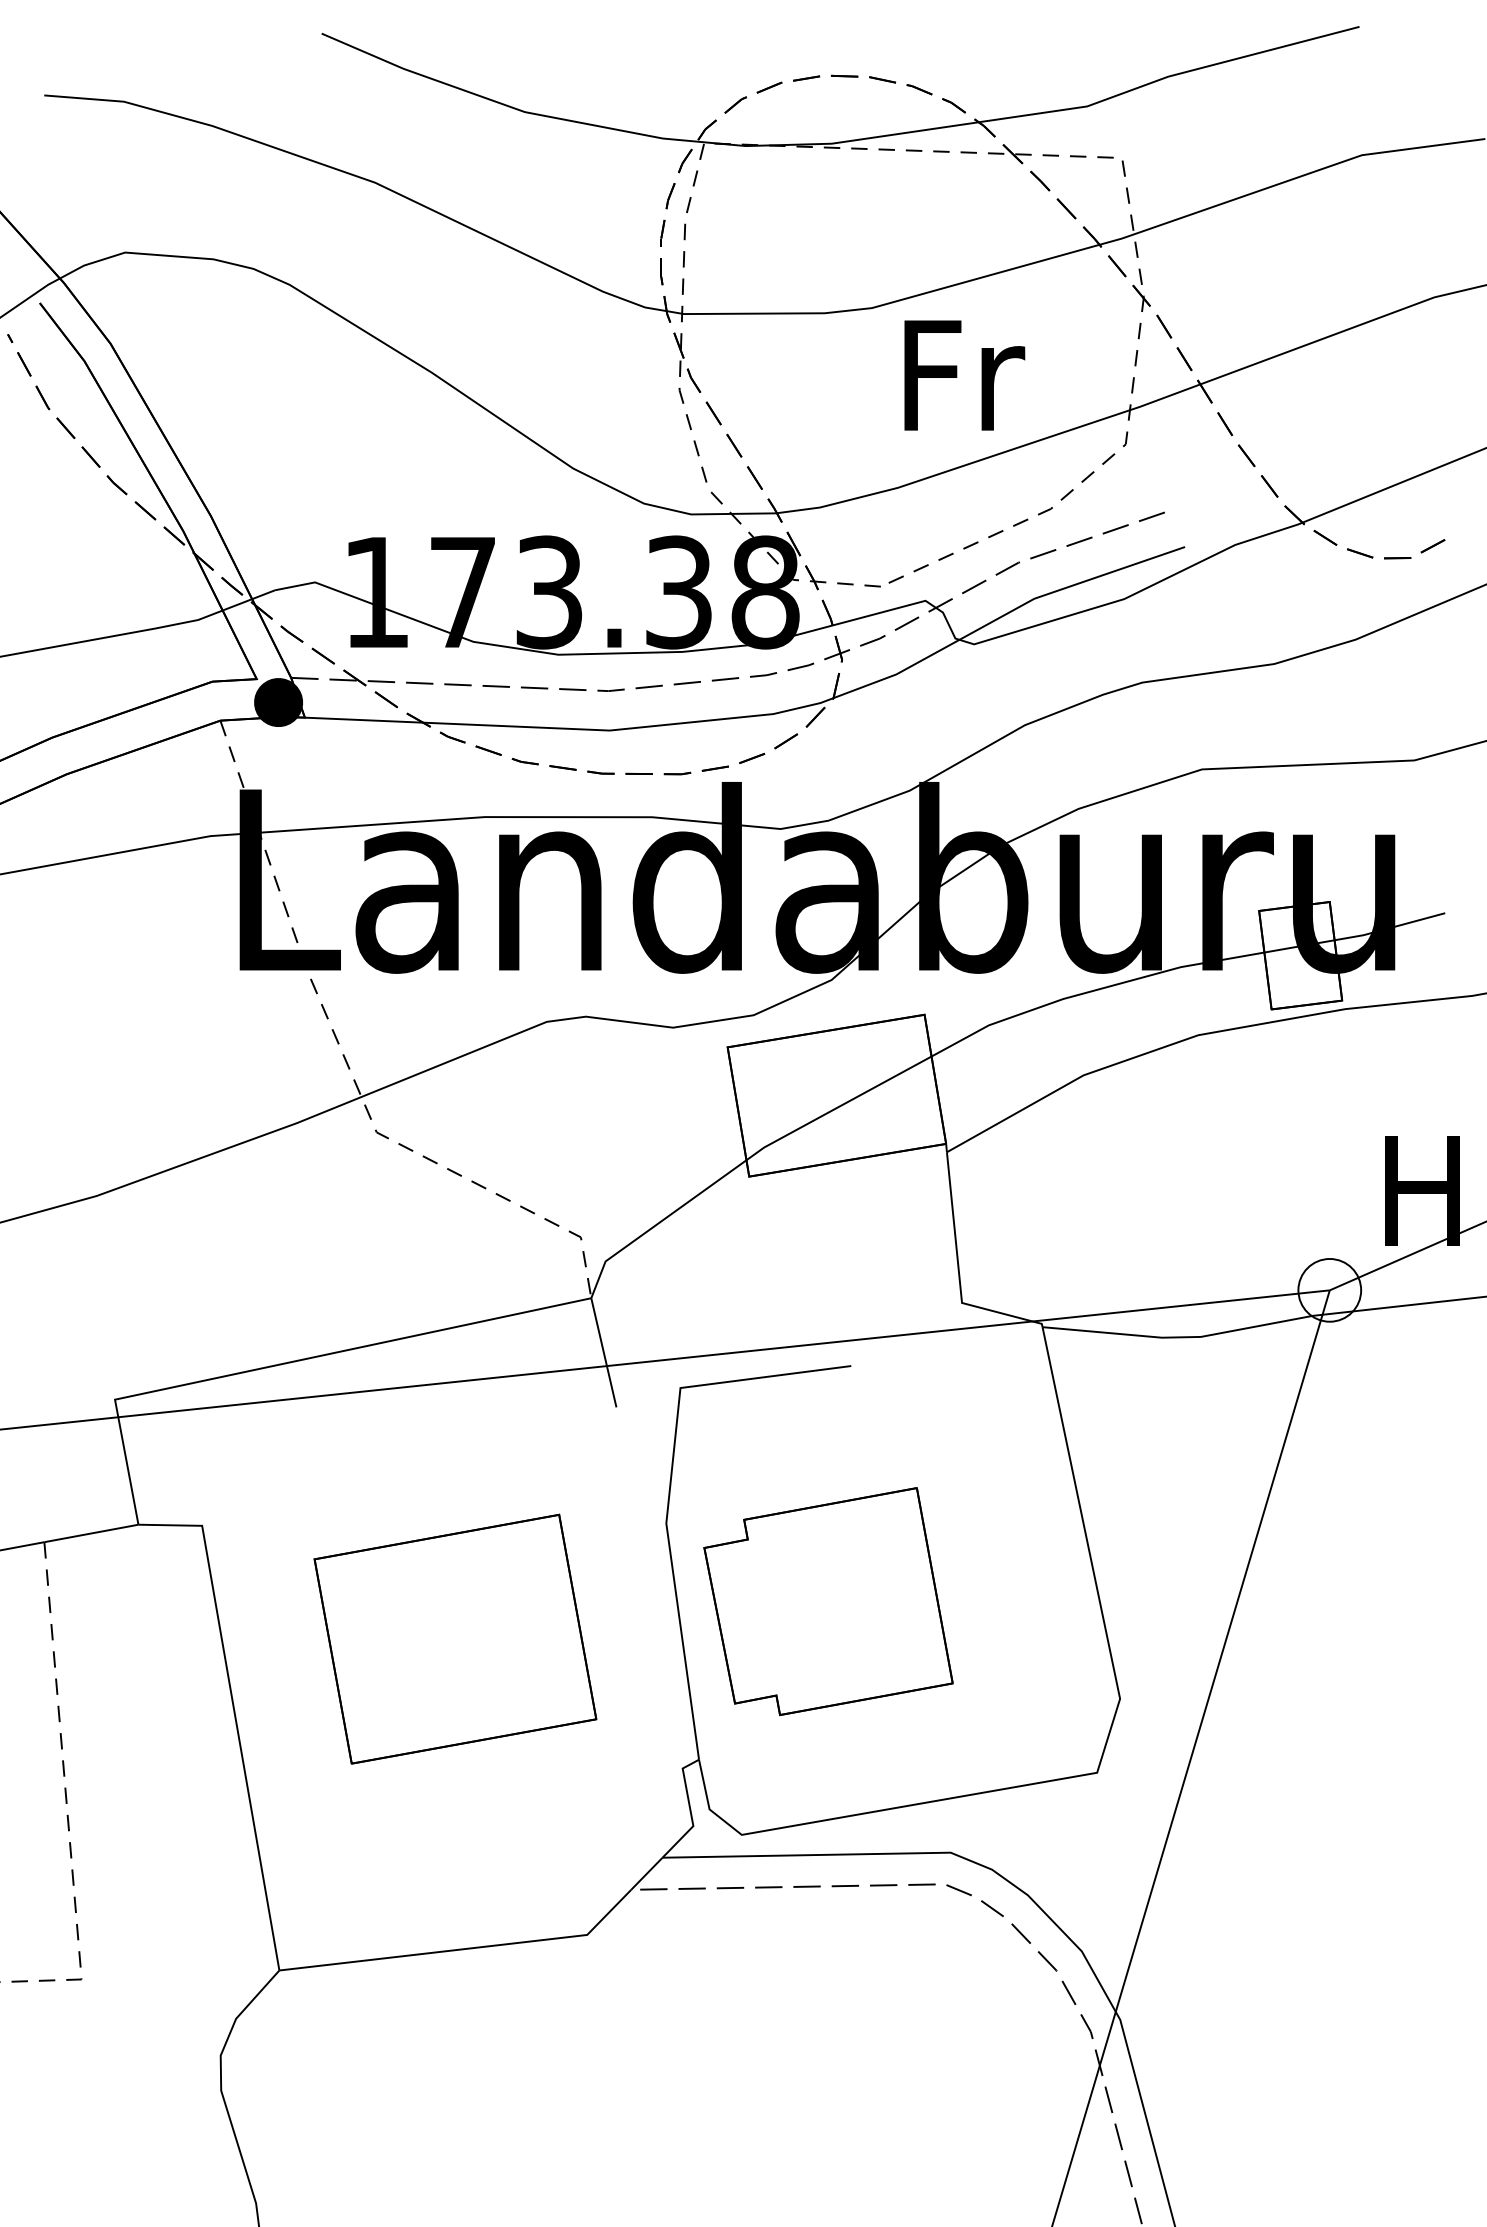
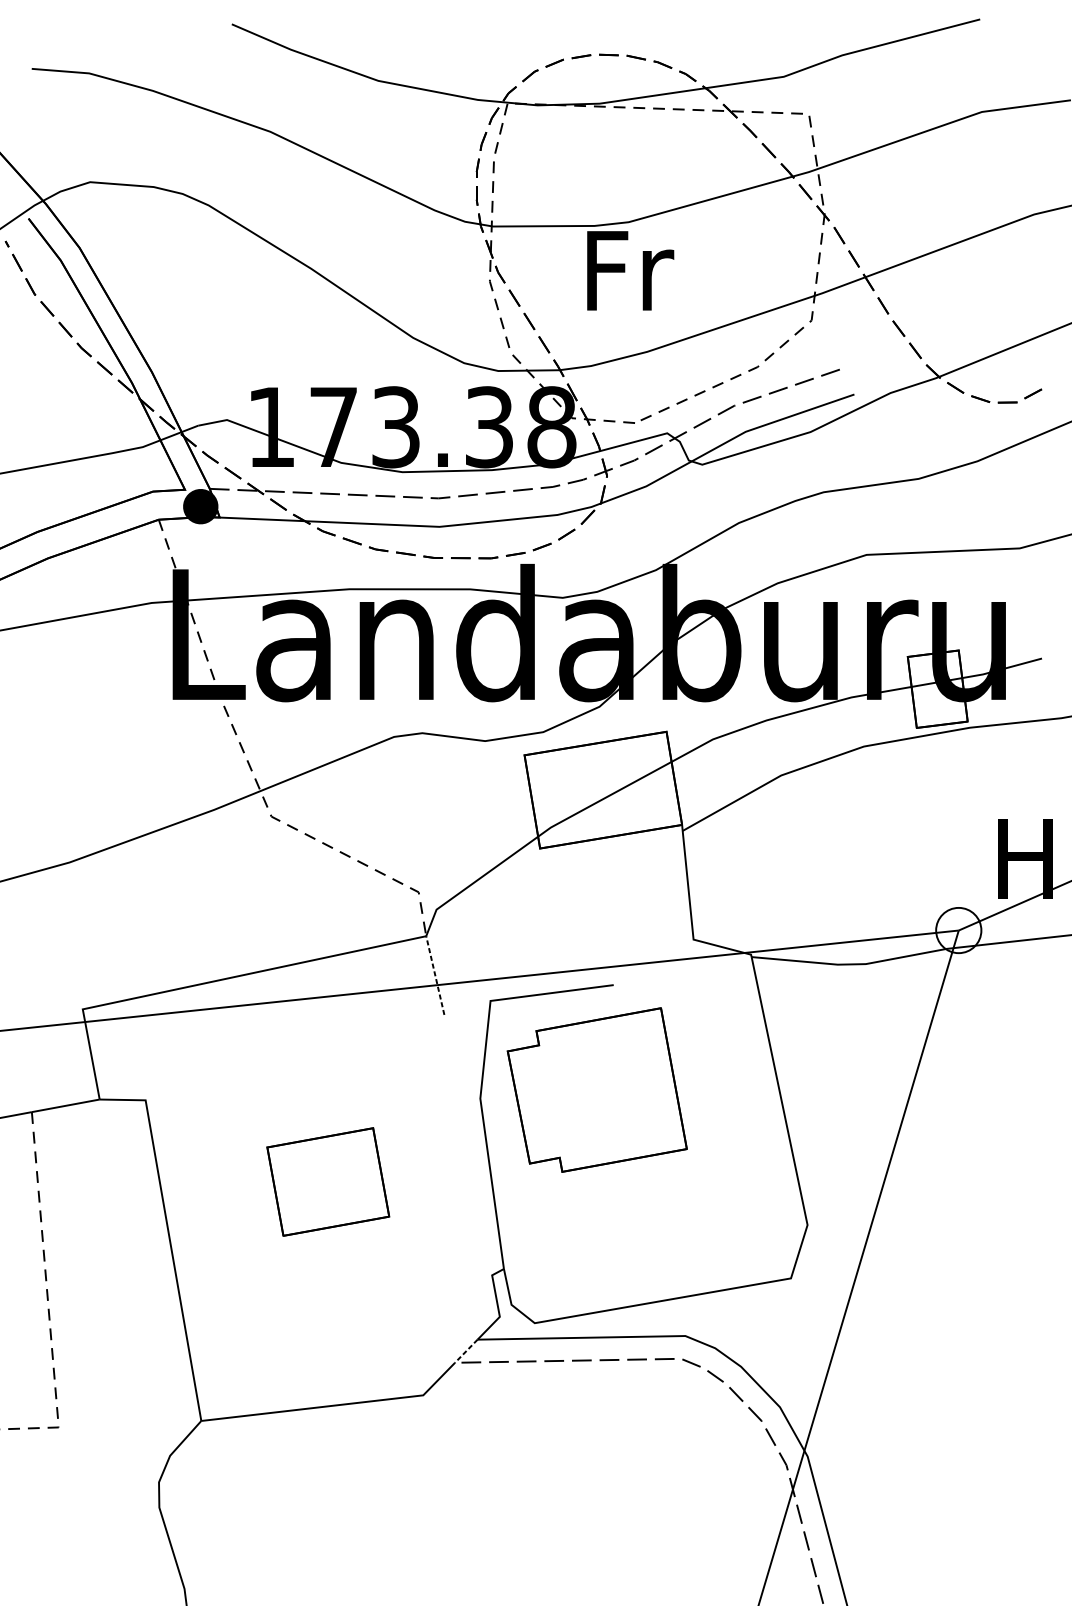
text: (964, 375) -> (630, 270), moved
line: (603, 1352) -> (435, 975), solid -> dashed
part: (828, 1601) -> (597, 1089), moved
part: (455, 1638) -> (328, 1181), size x0.6
line: (646, 1874) -> (466, 1351), solid -> dashed

